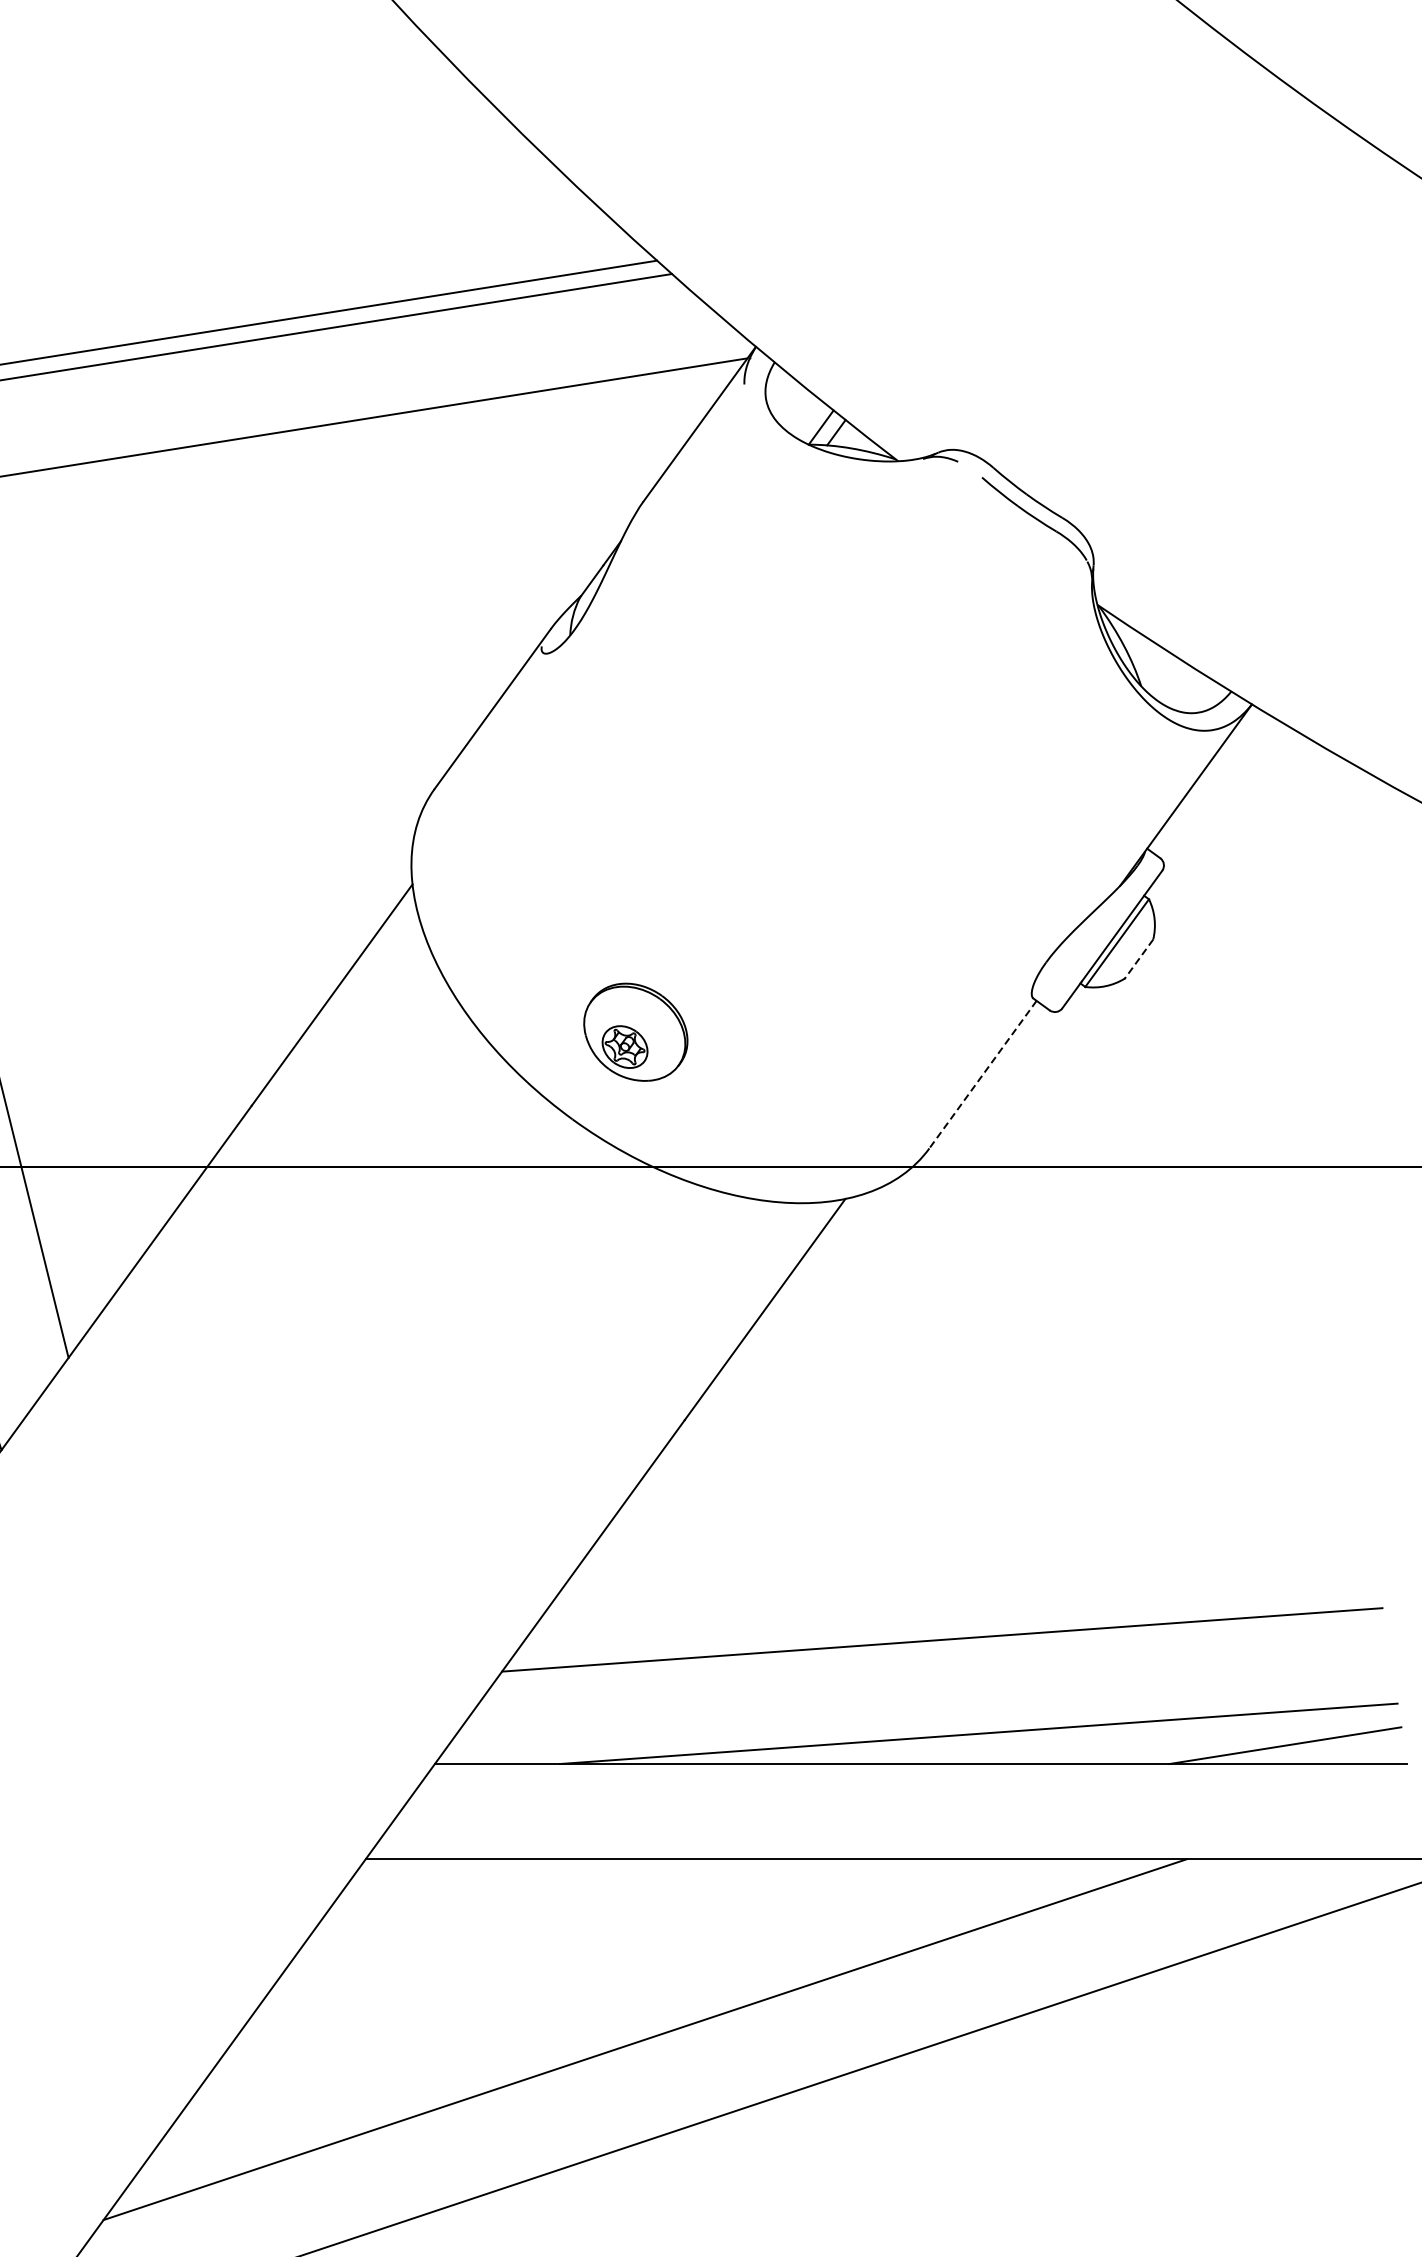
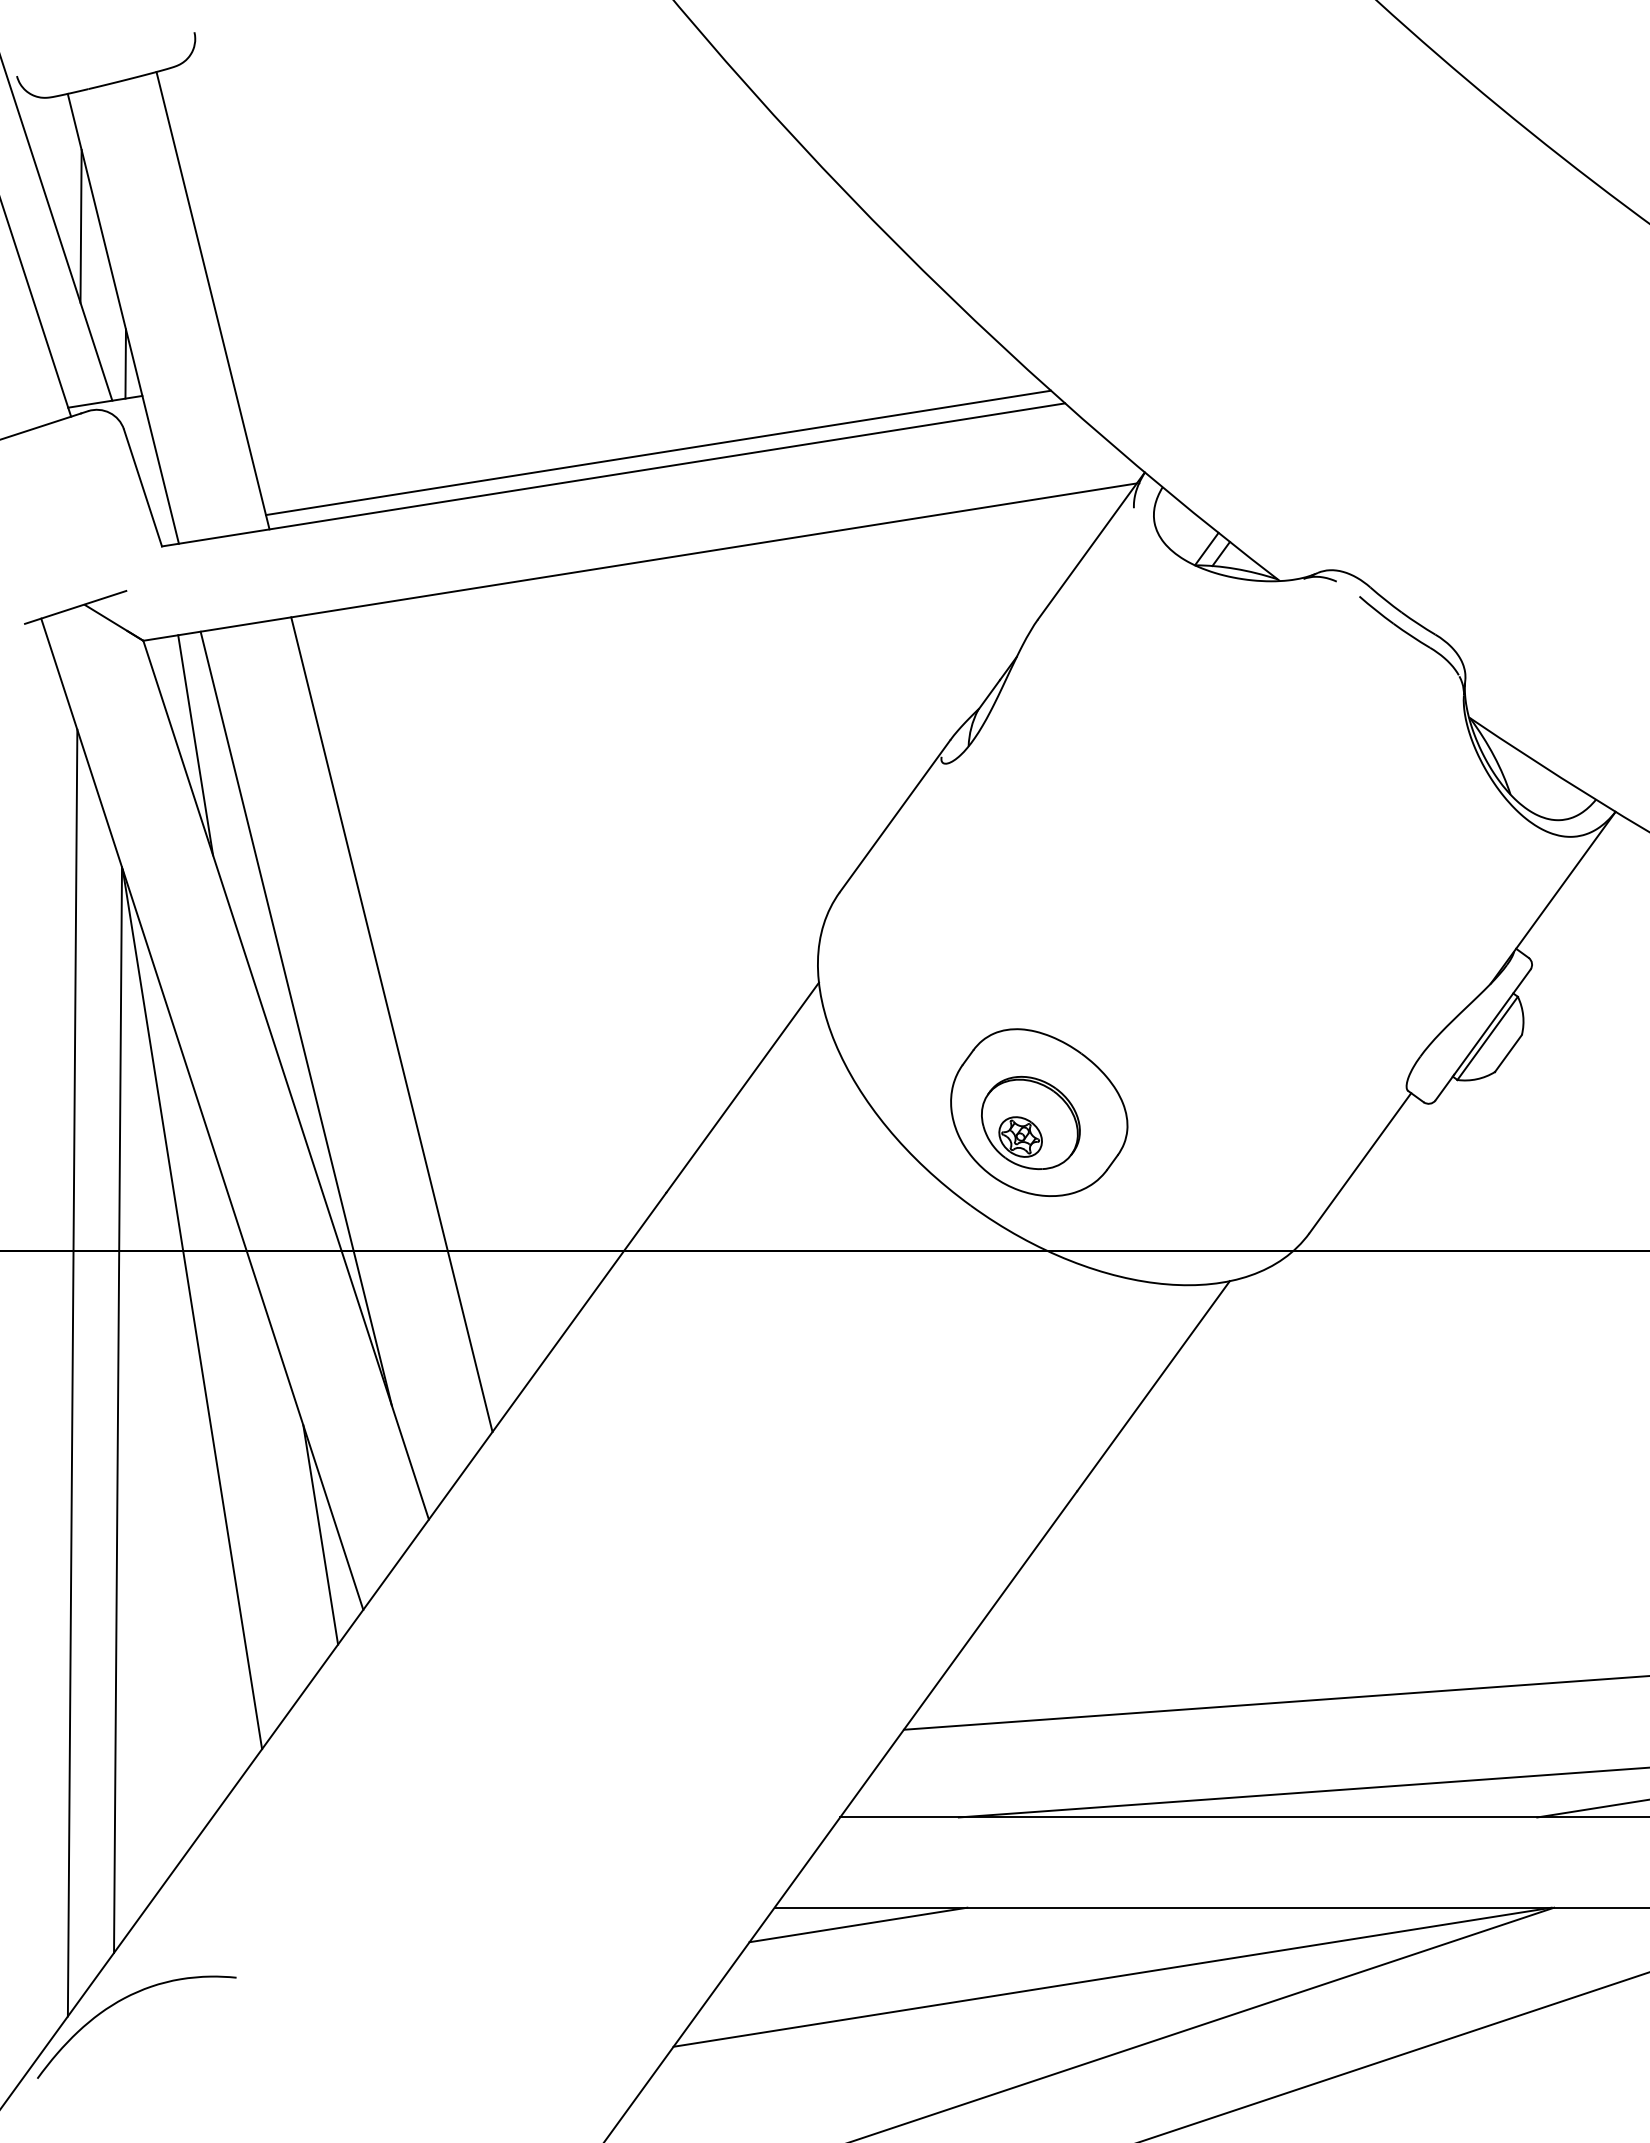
line: (1139, 959) -> (1508, 1053), dashed -> solid
part: (644, 1021) -> (1039, 1112), added
line: (983, 1074) -> (1360, 1163), dashed -> solid
line: (454, 1876) -> (858, 1924), added
line: (721, 1931) -> (1112, 1976), added

